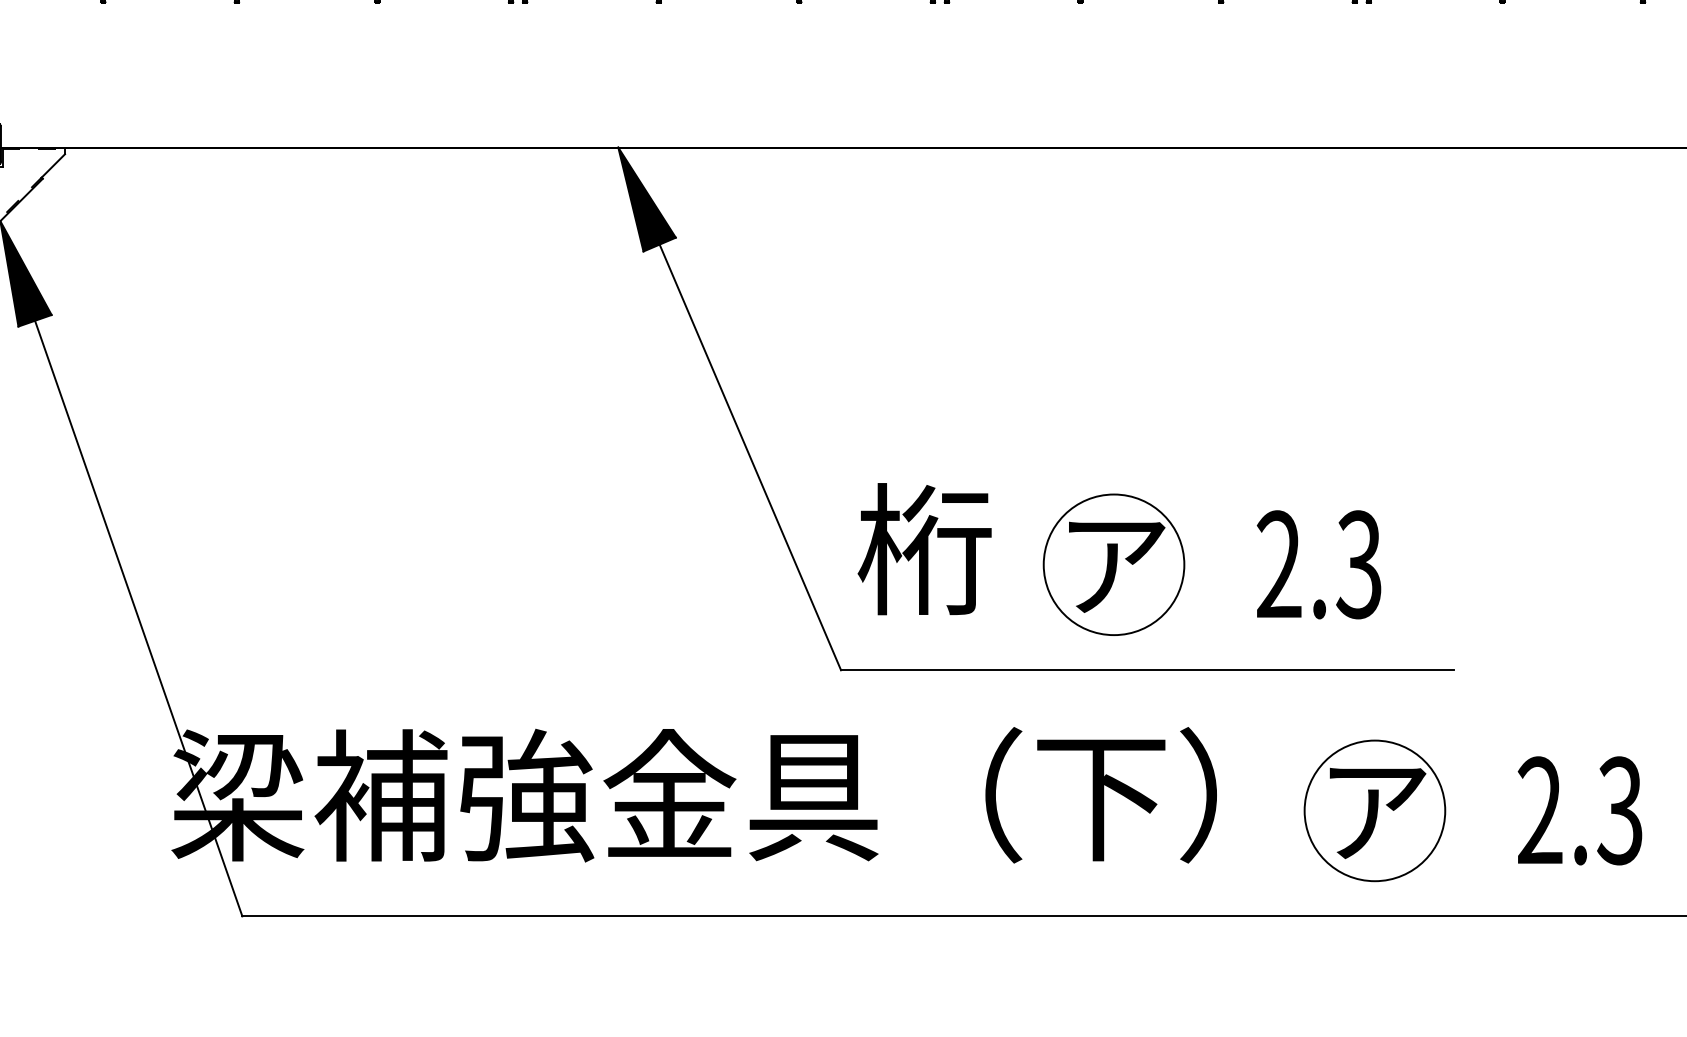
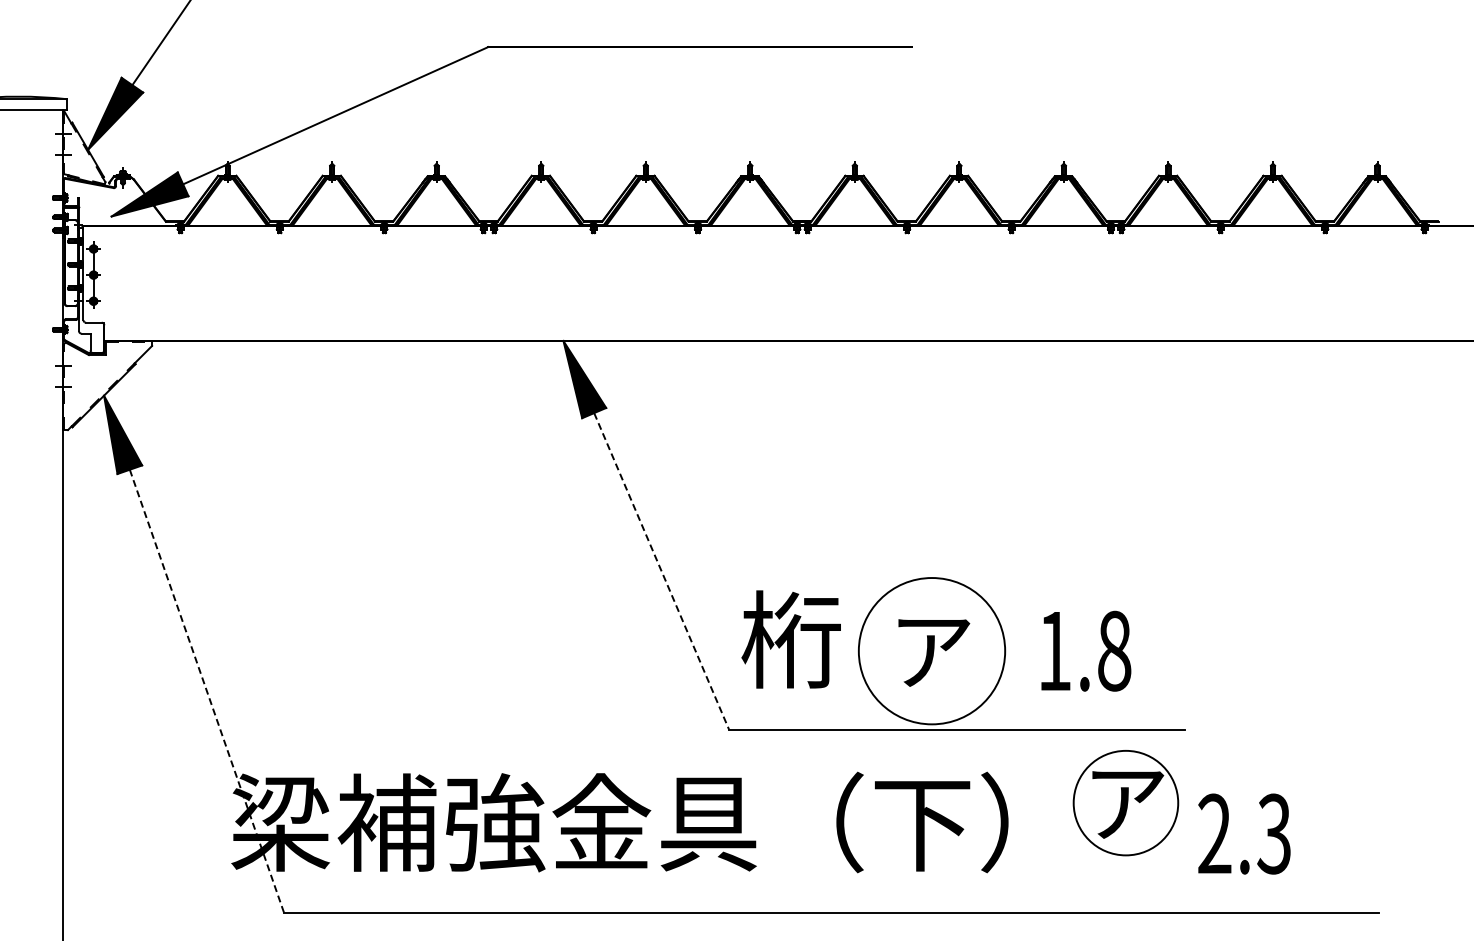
line: (750, 457) -> (661, 571), solid -> dashed
circle: (1113, 563) -> (931, 650), size x1.4
text: (1319, 563) -> (1084, 650), 2.3 -> 1.8
line: (139, 619) -> (207, 691), solid -> dashed
text: (1580, 810) -> (1244, 833), moved
part: (1374, 811) -> (1125, 803), moved

